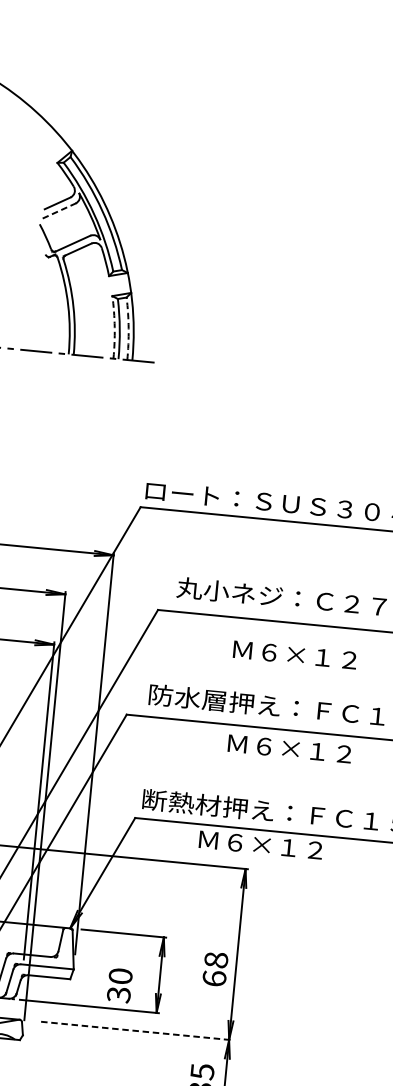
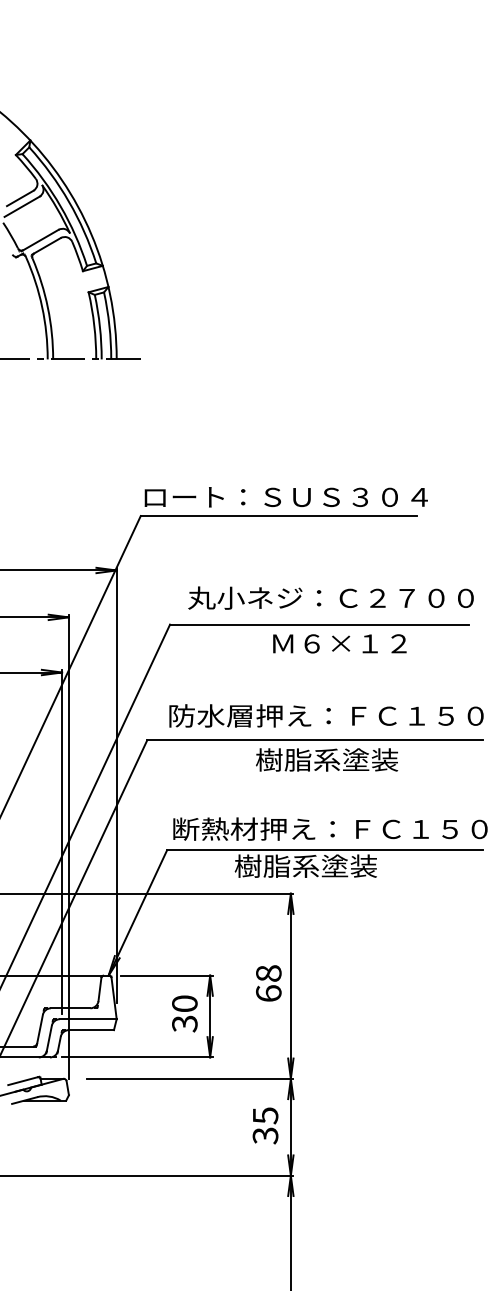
line: (59, 211) -> (22, 206), dashed -> solid
arc: (114, 327) -> (94, 325), dashed -> solid
arc: (128, 328) -> (109, 325), dashed -> solid
text: (294, 654) -> (339, 643), moved
text: (291, 748) -> (327, 759), Ｍ６×１２ -> 樹脂系塗装
text: (261, 844) -> (305, 865), Ｍ６×１２ -> 樹脂系塗装
text: (215, 969) -> (268, 983), moved
text: (119, 985) -> (184, 1013), moved
line: (136, 1030) -> (190, 1078), dashed -> solid

